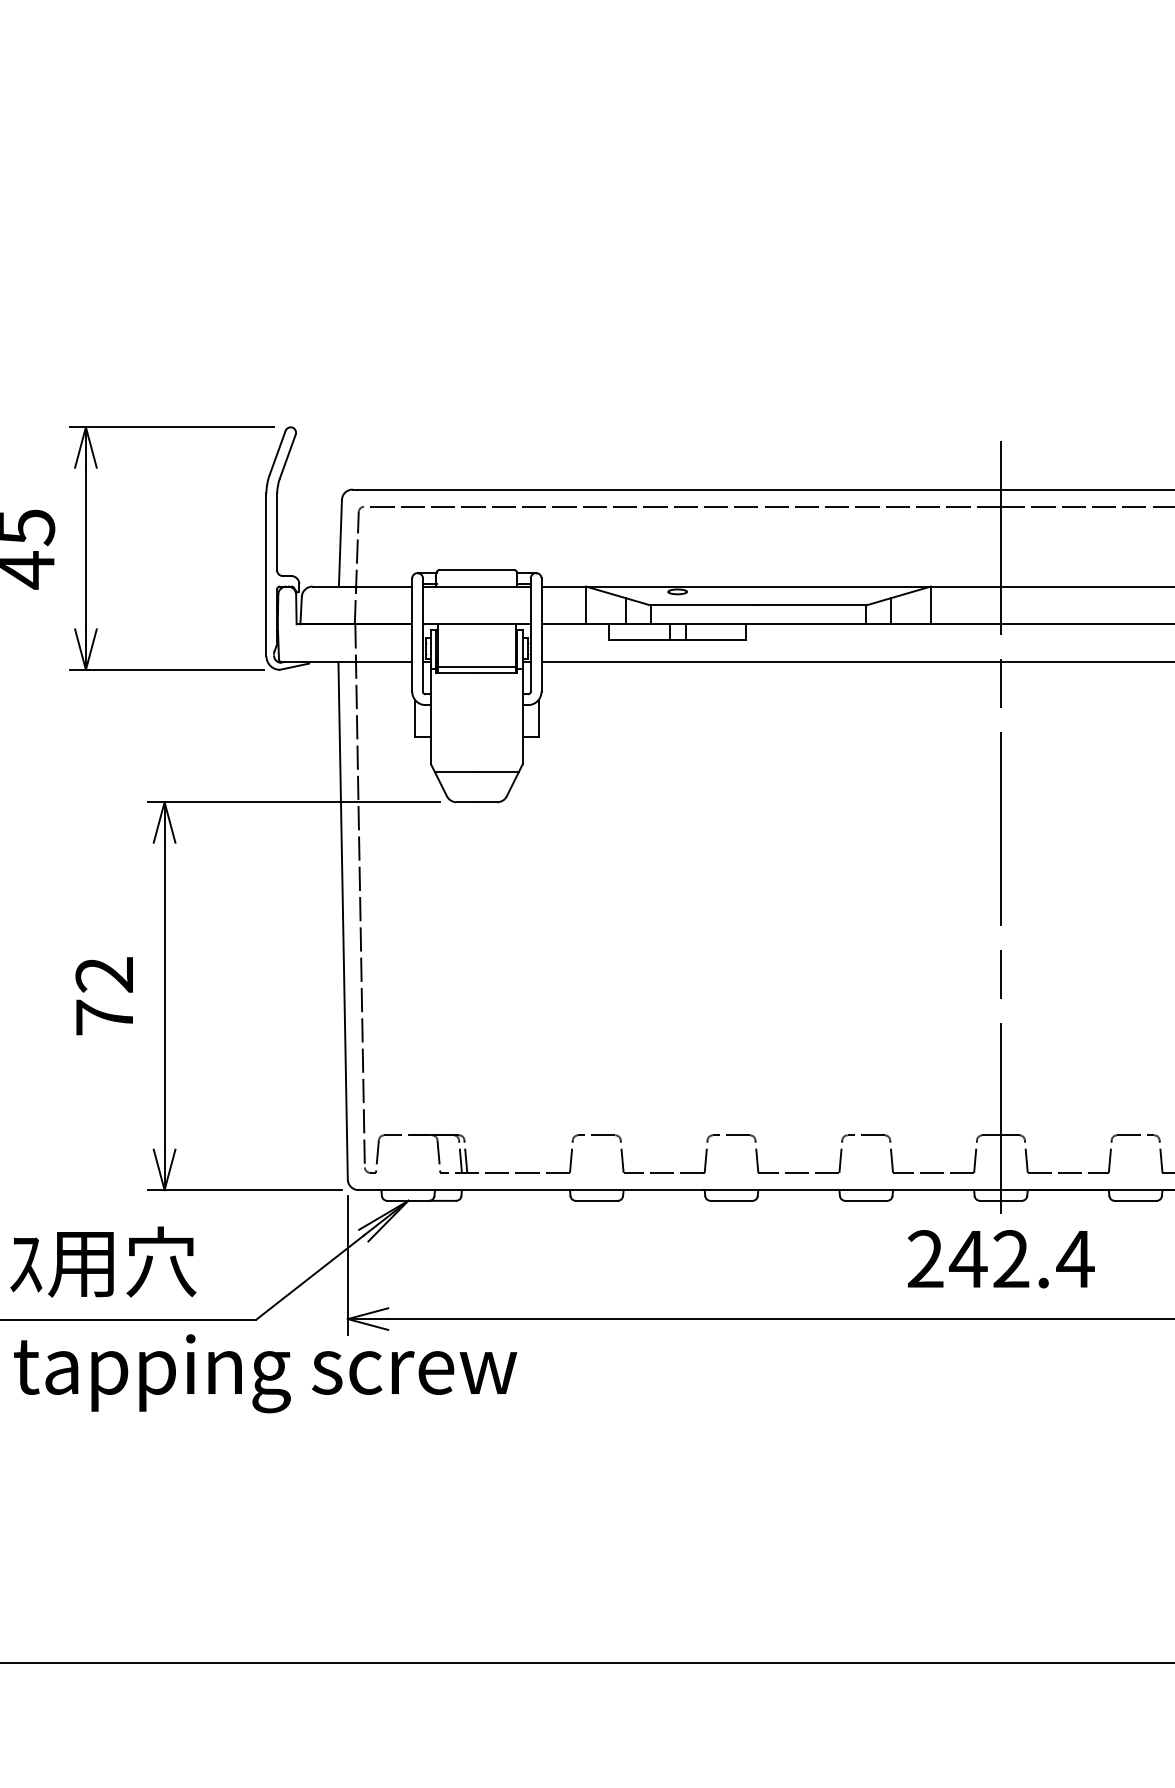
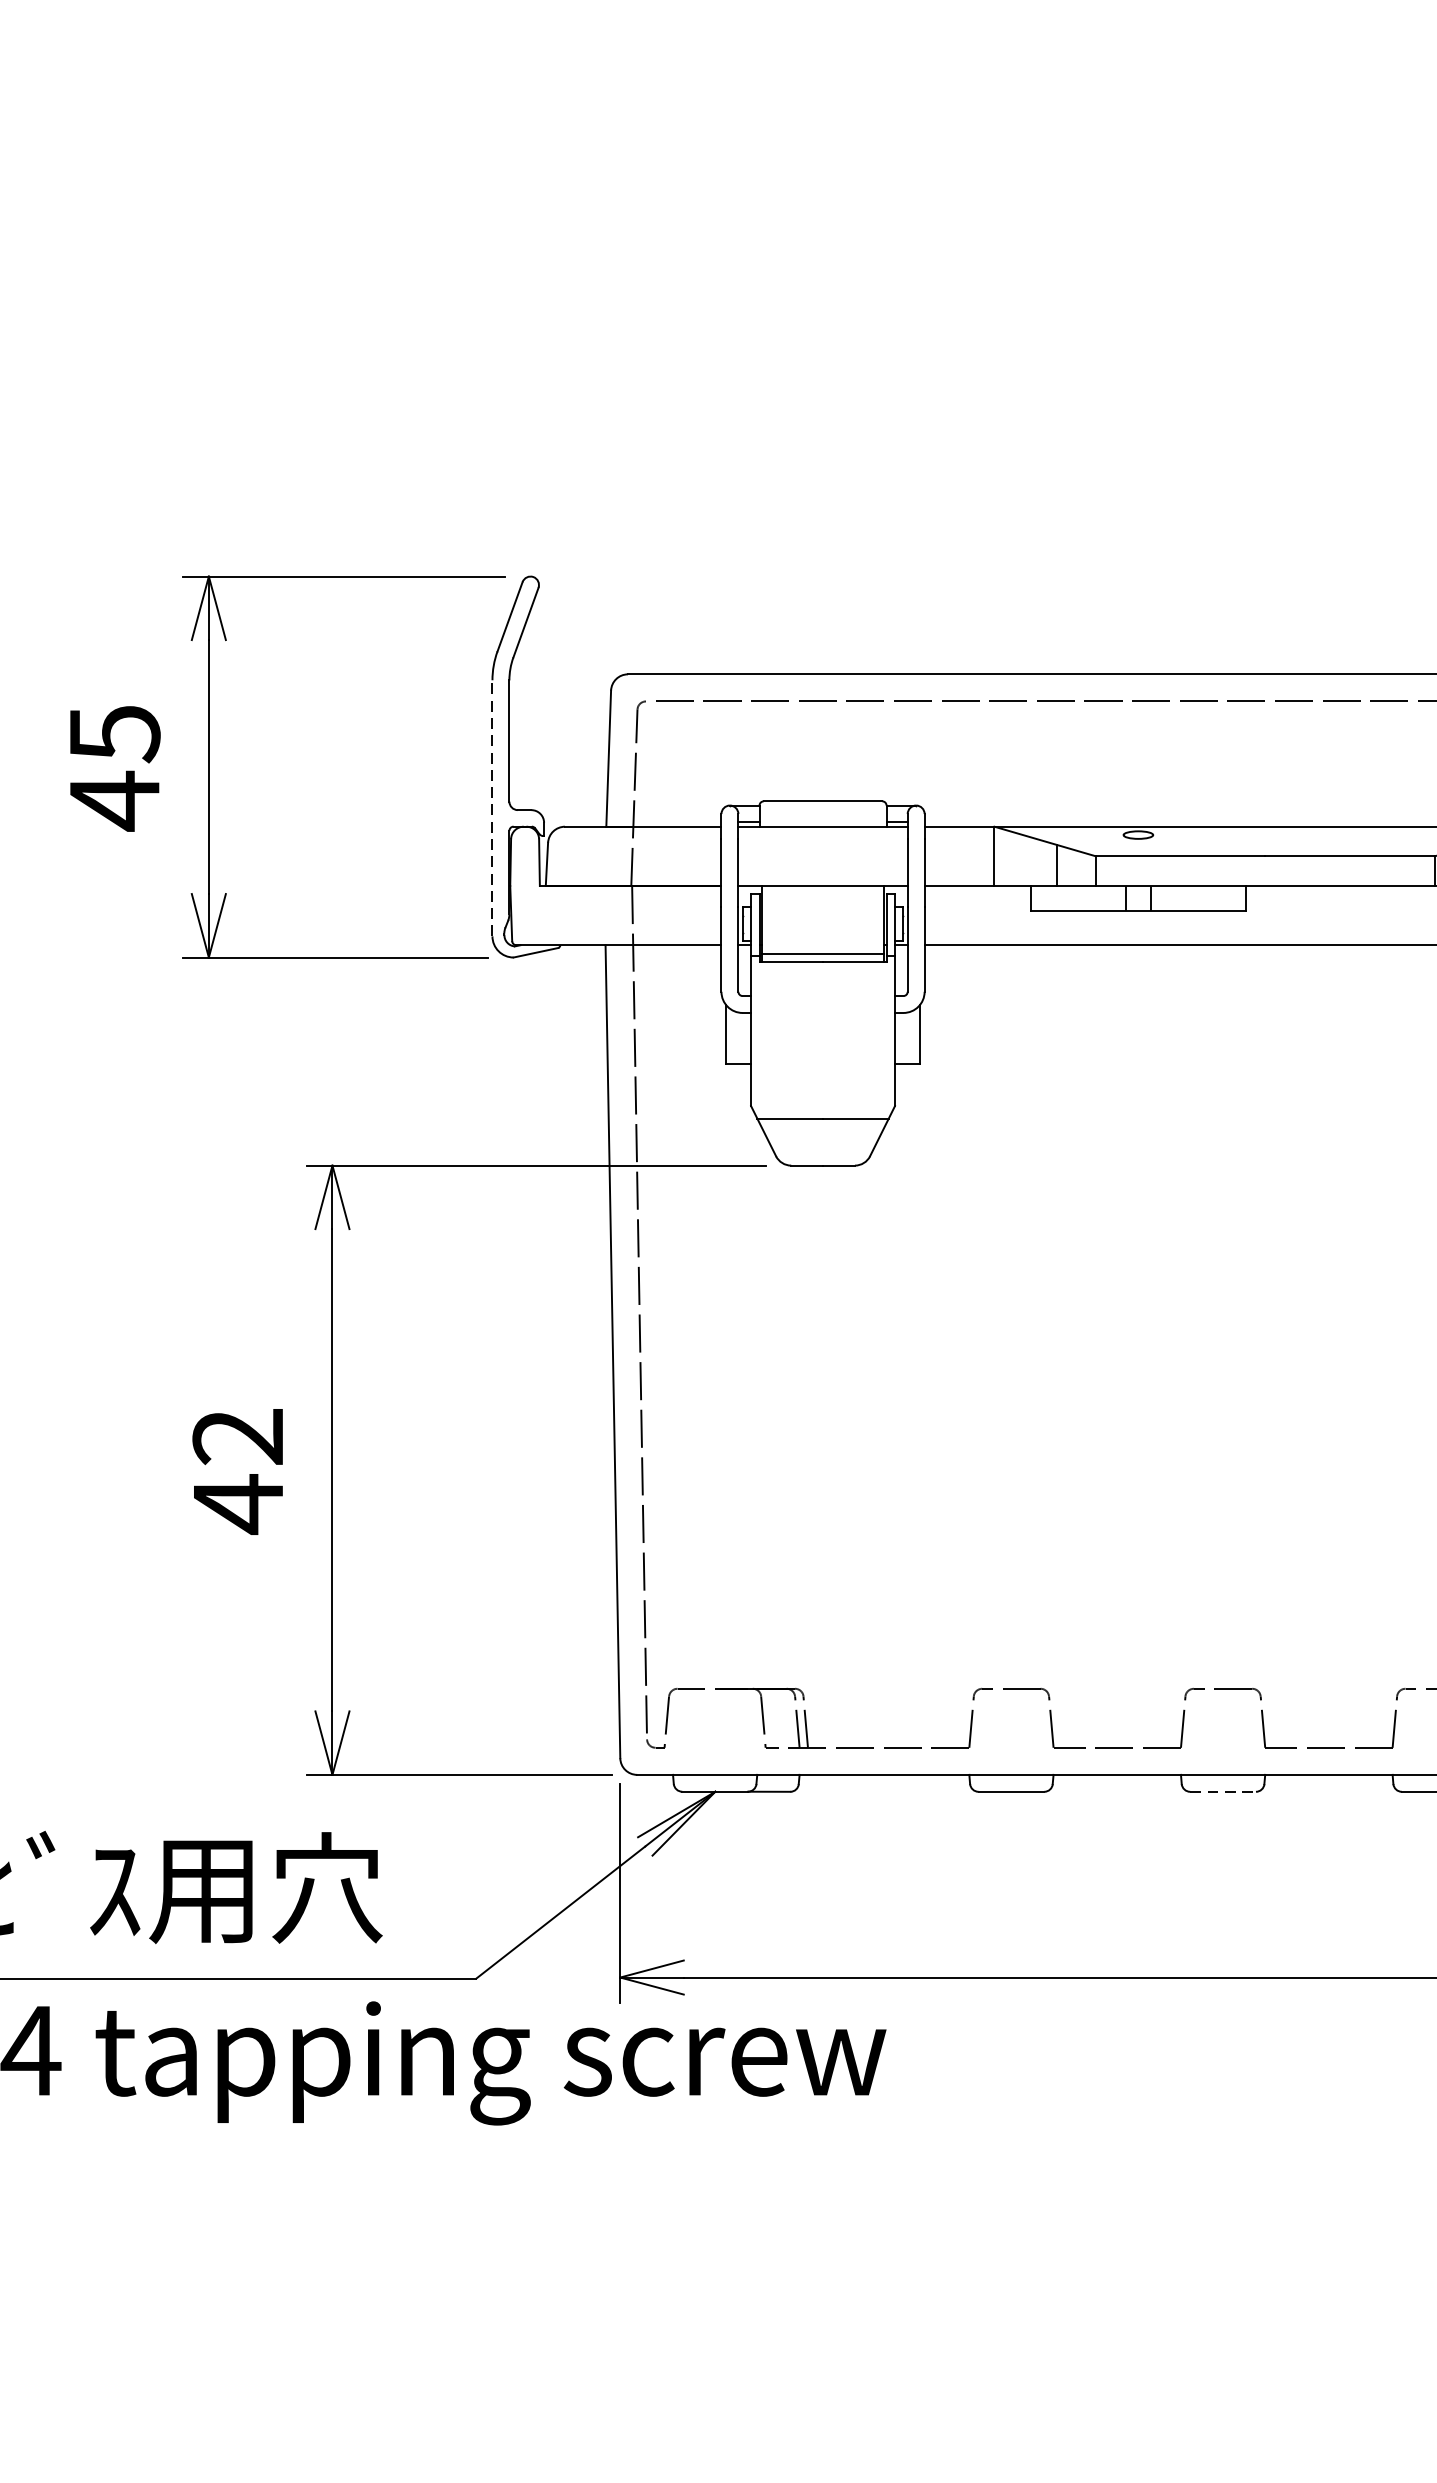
line: (266, 574) -> (492, 807), solid -> dashed
text: (104, 1017) -> (238, 1503), 72 -> 42
line: (731, 1200) -> (1223, 1791), solid -> dashed

